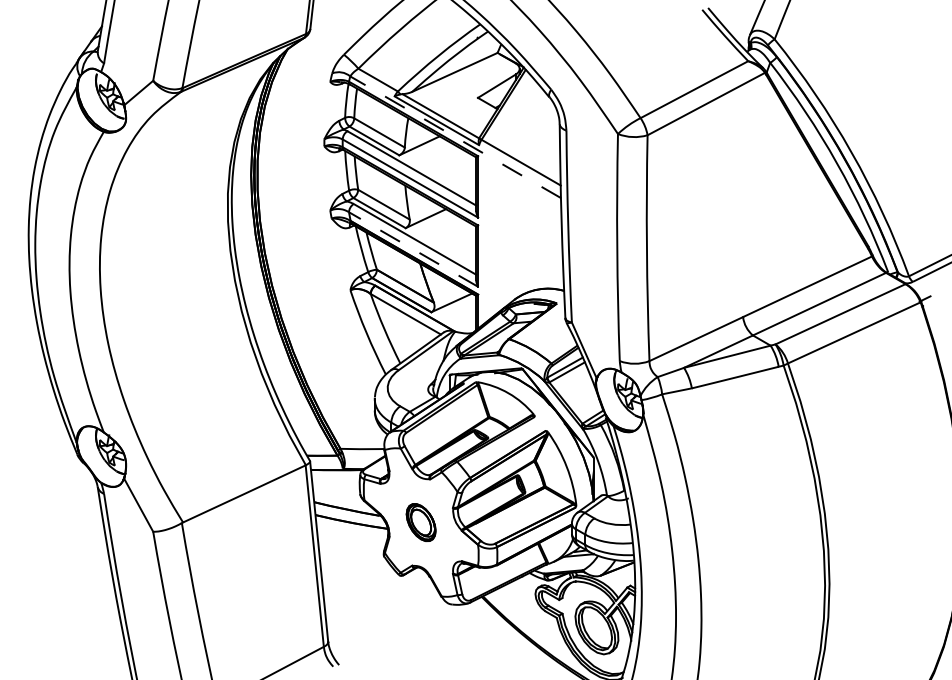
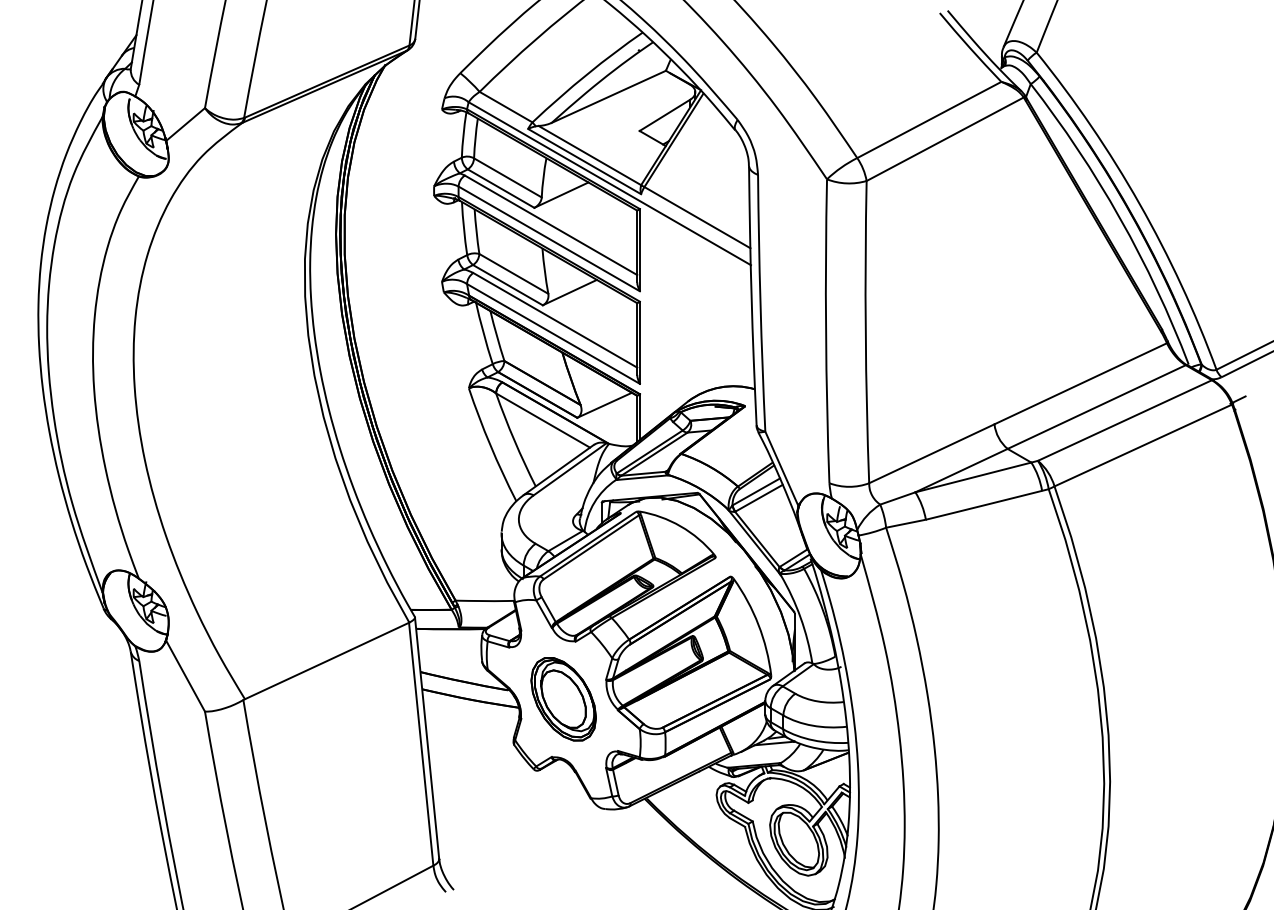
line: (455, 137) -> (609, 183), dashed -> solid
line: (413, 249) -> (553, 333), dashed -> solid
part: (421, 522) -> (563, 699), size x1.67

